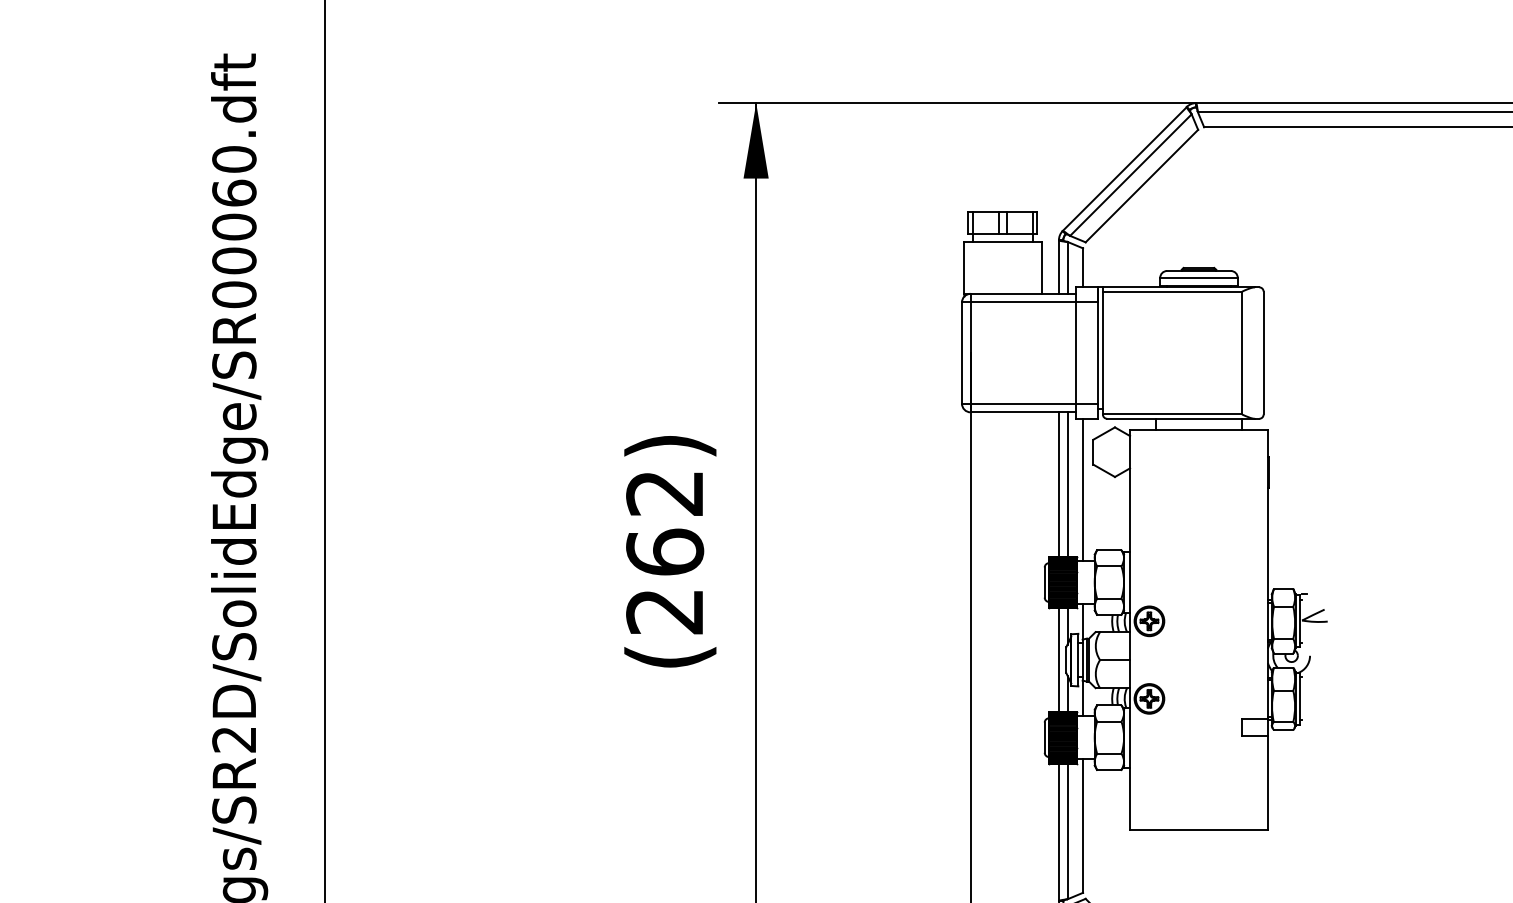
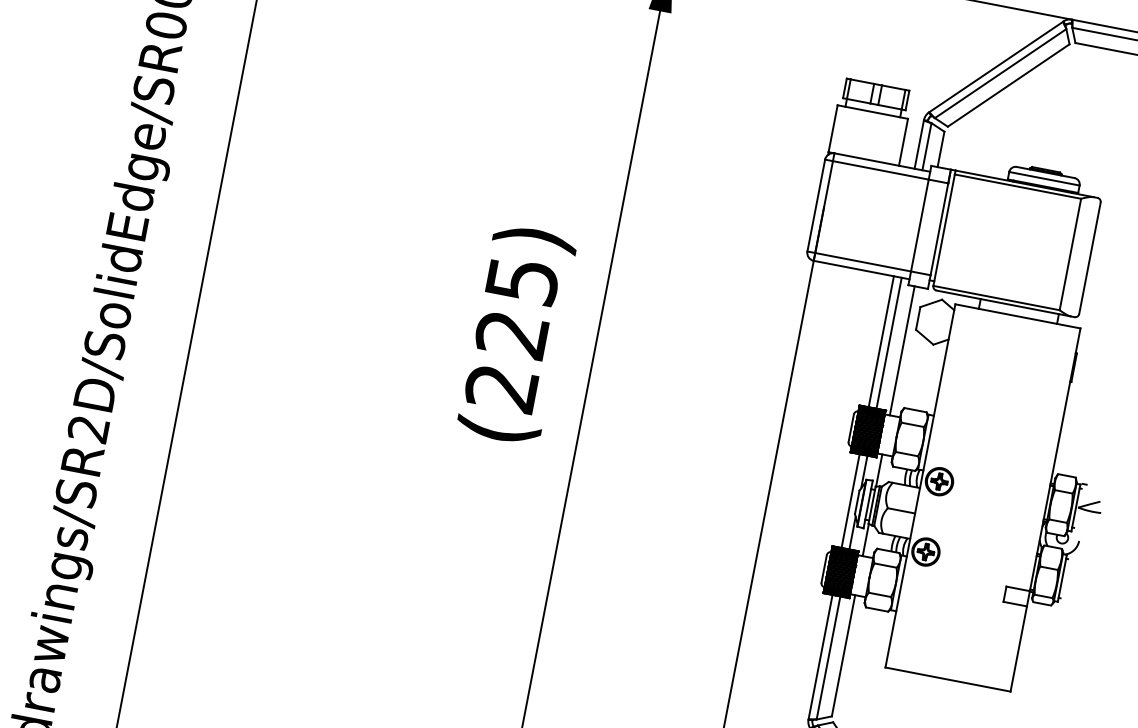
text: (665, 523) -> (517, 308), 262 -> 225

